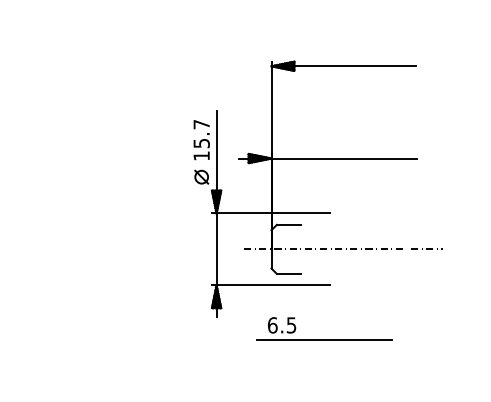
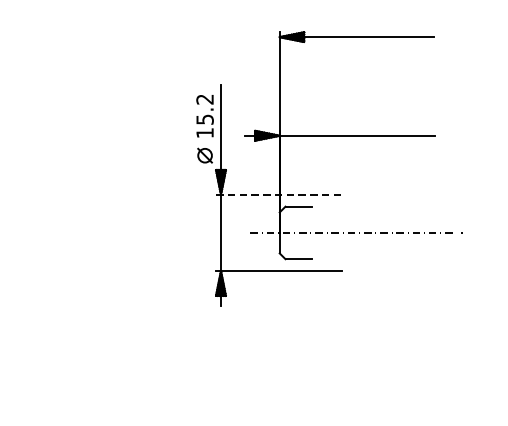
text: (201, 124) -> (204, 99), 15.7 -> 15.2
line: (271, 213) -> (279, 194), solid -> dashed
part: (324, 339) -> (336, 329), removed

